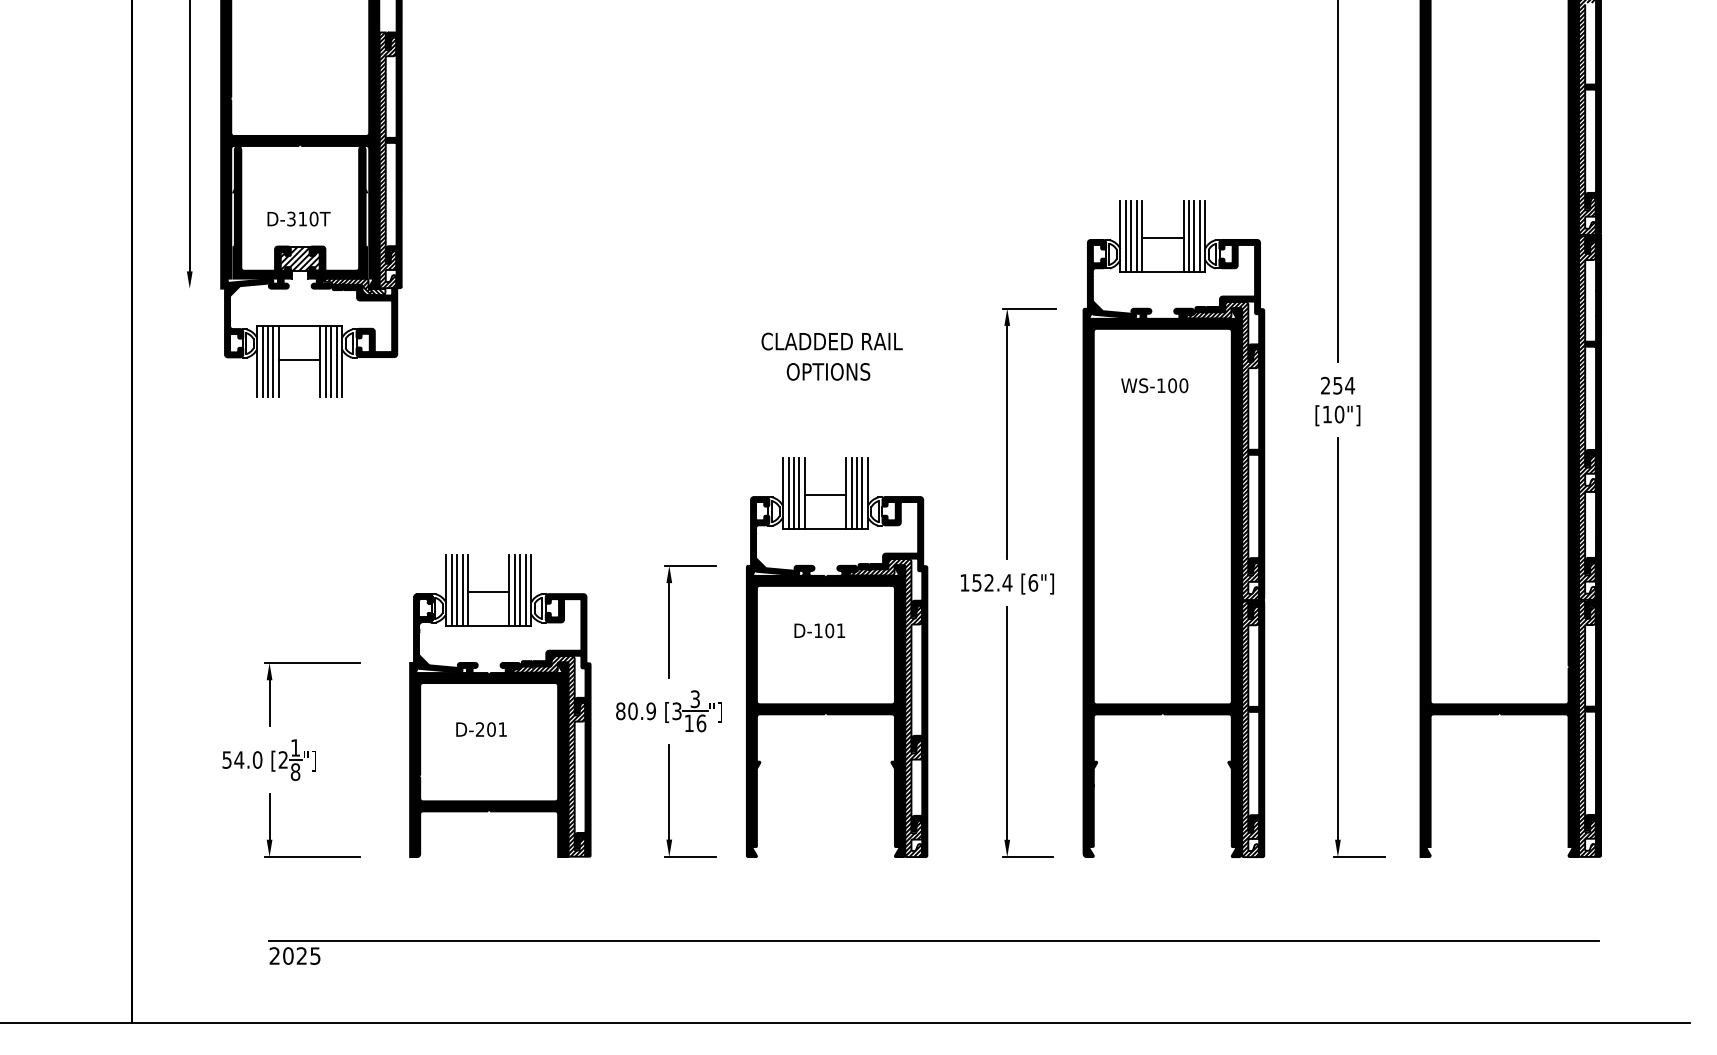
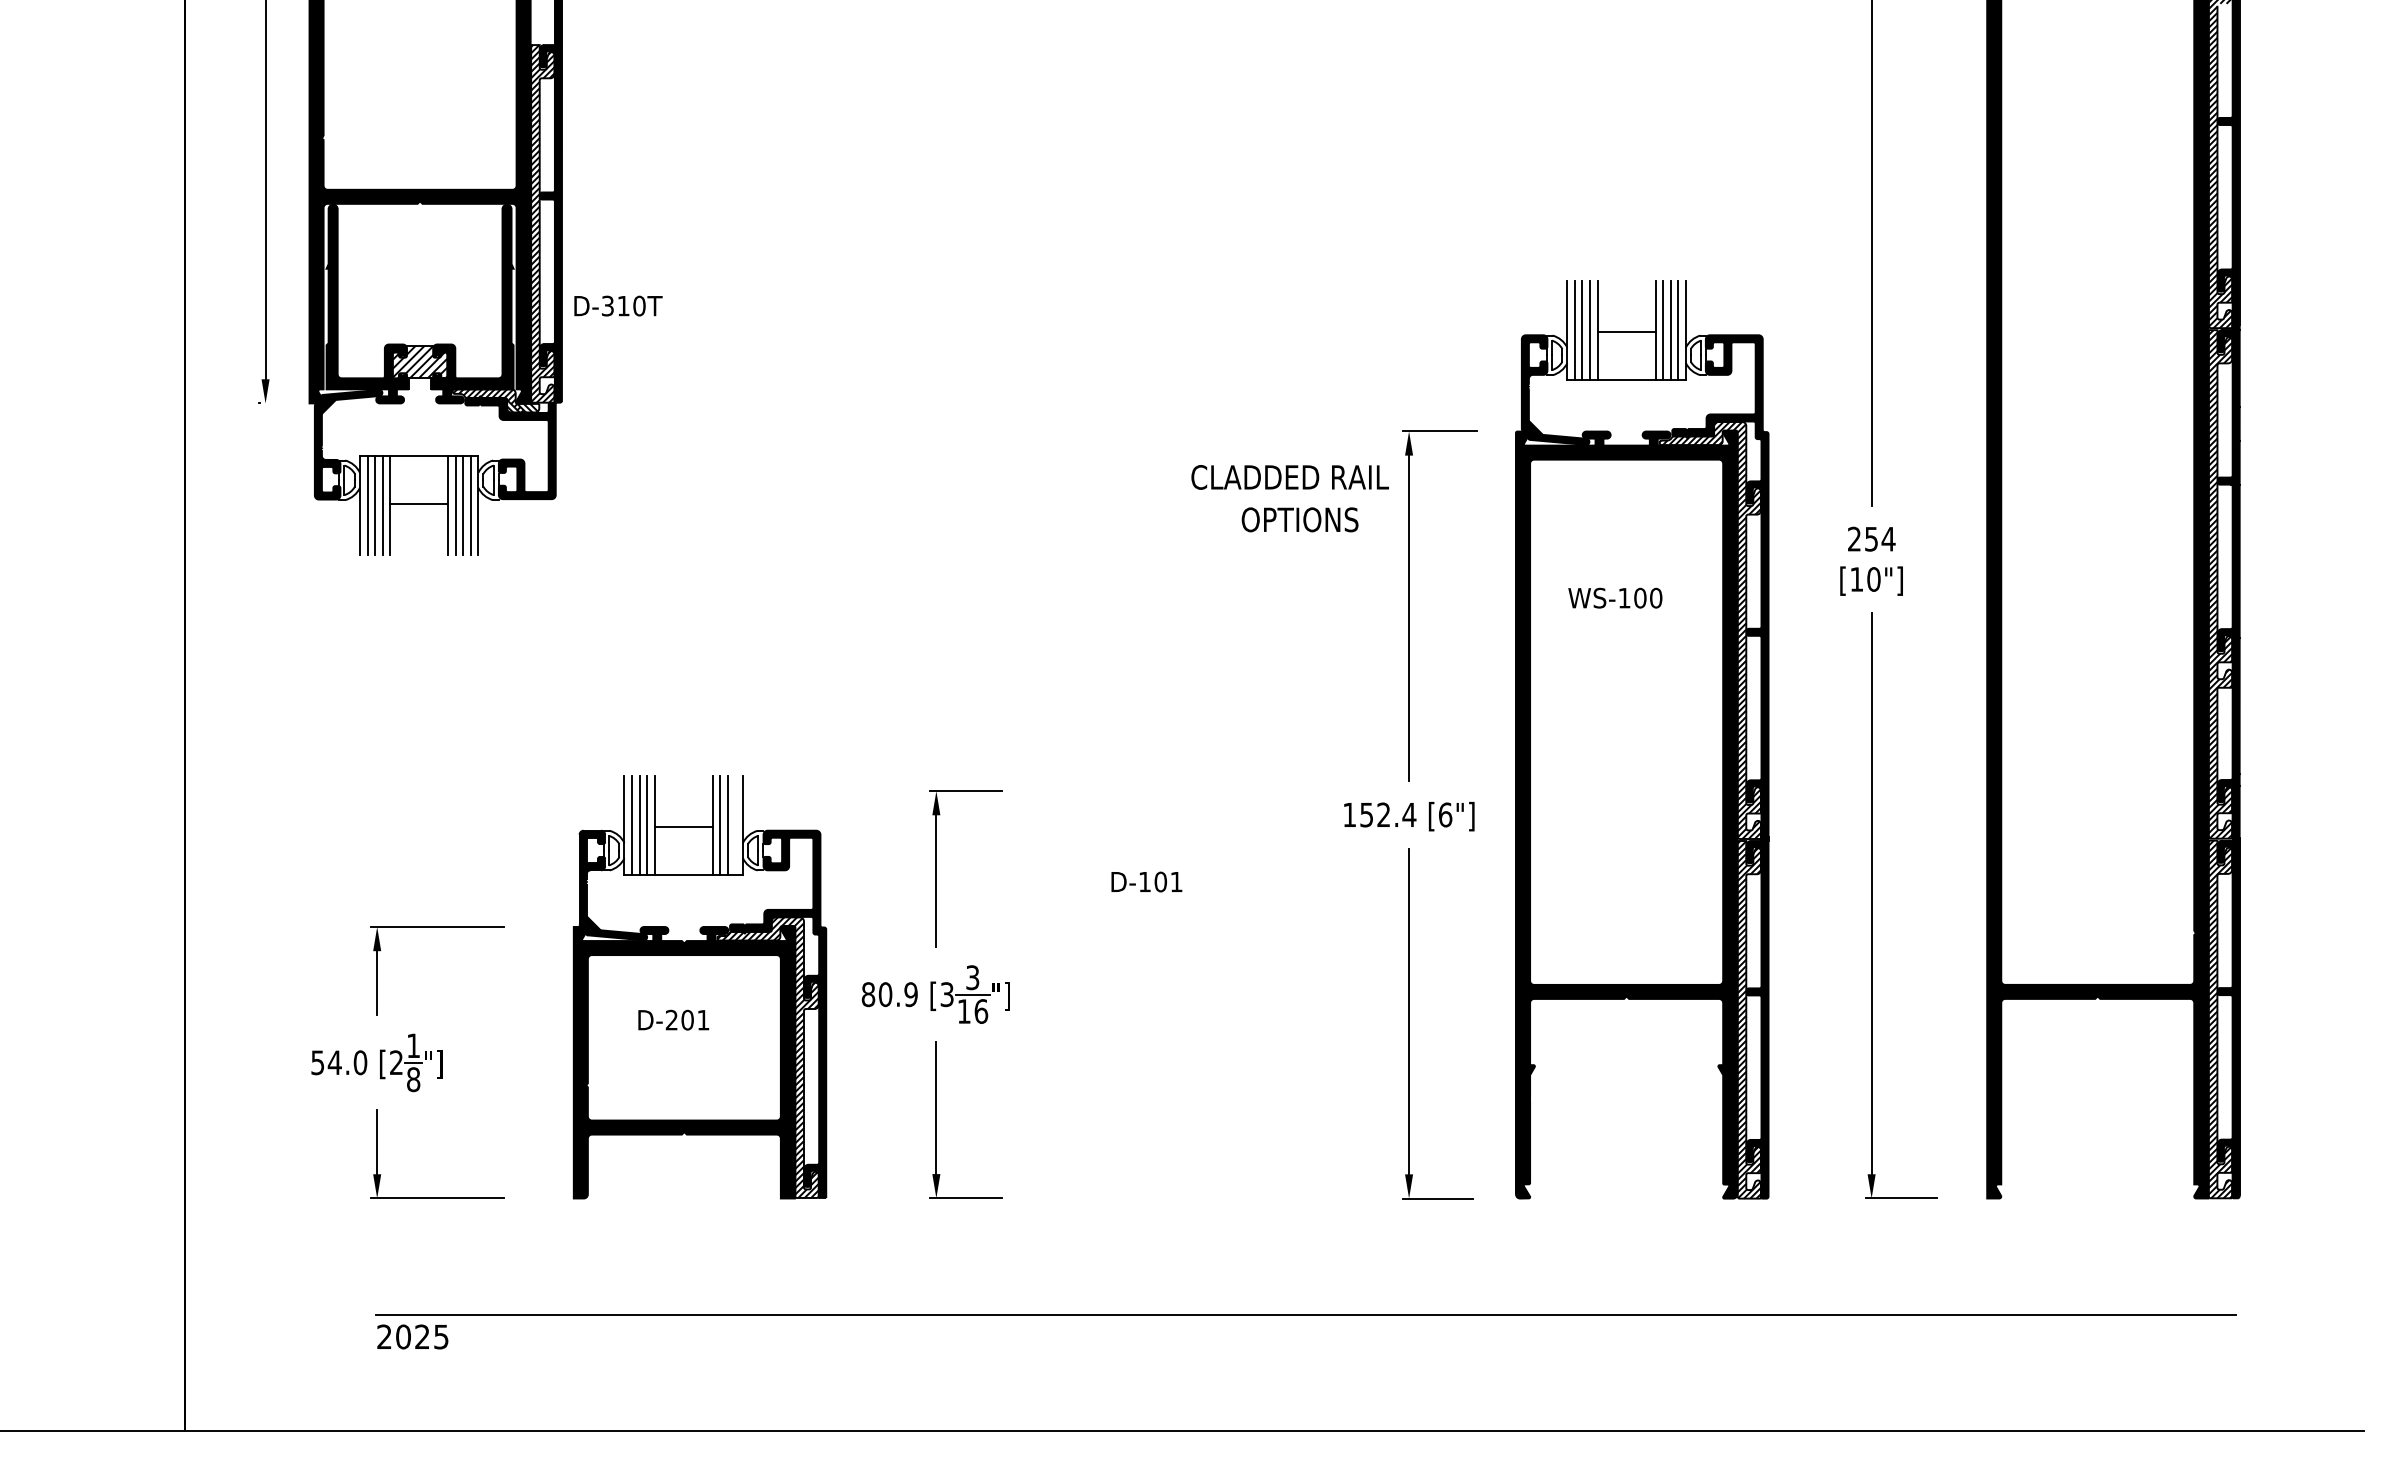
text: (299, 218) -> (618, 305), moved
text: (831, 341) -> (1289, 477), moved
text: (828, 371) -> (1299, 519), moved
text: (1154, 385) -> (1615, 597), moved
line: (525, 590) -> (735, 825), removed
part: (837, 657) -> (1171, 919), removed

